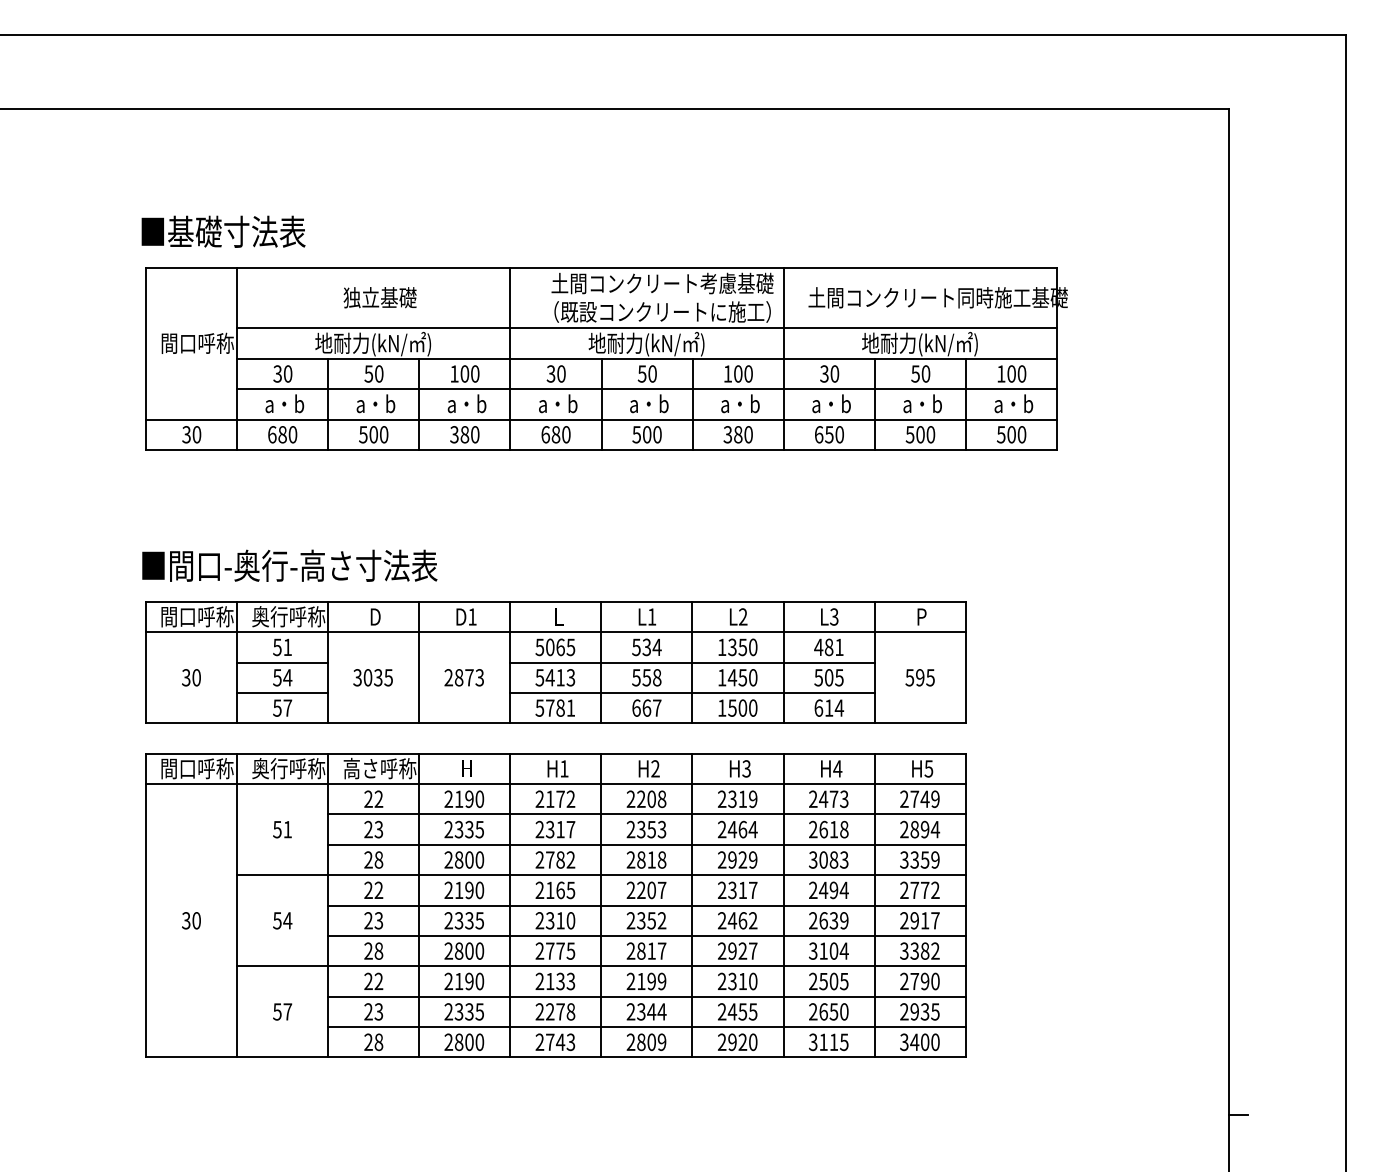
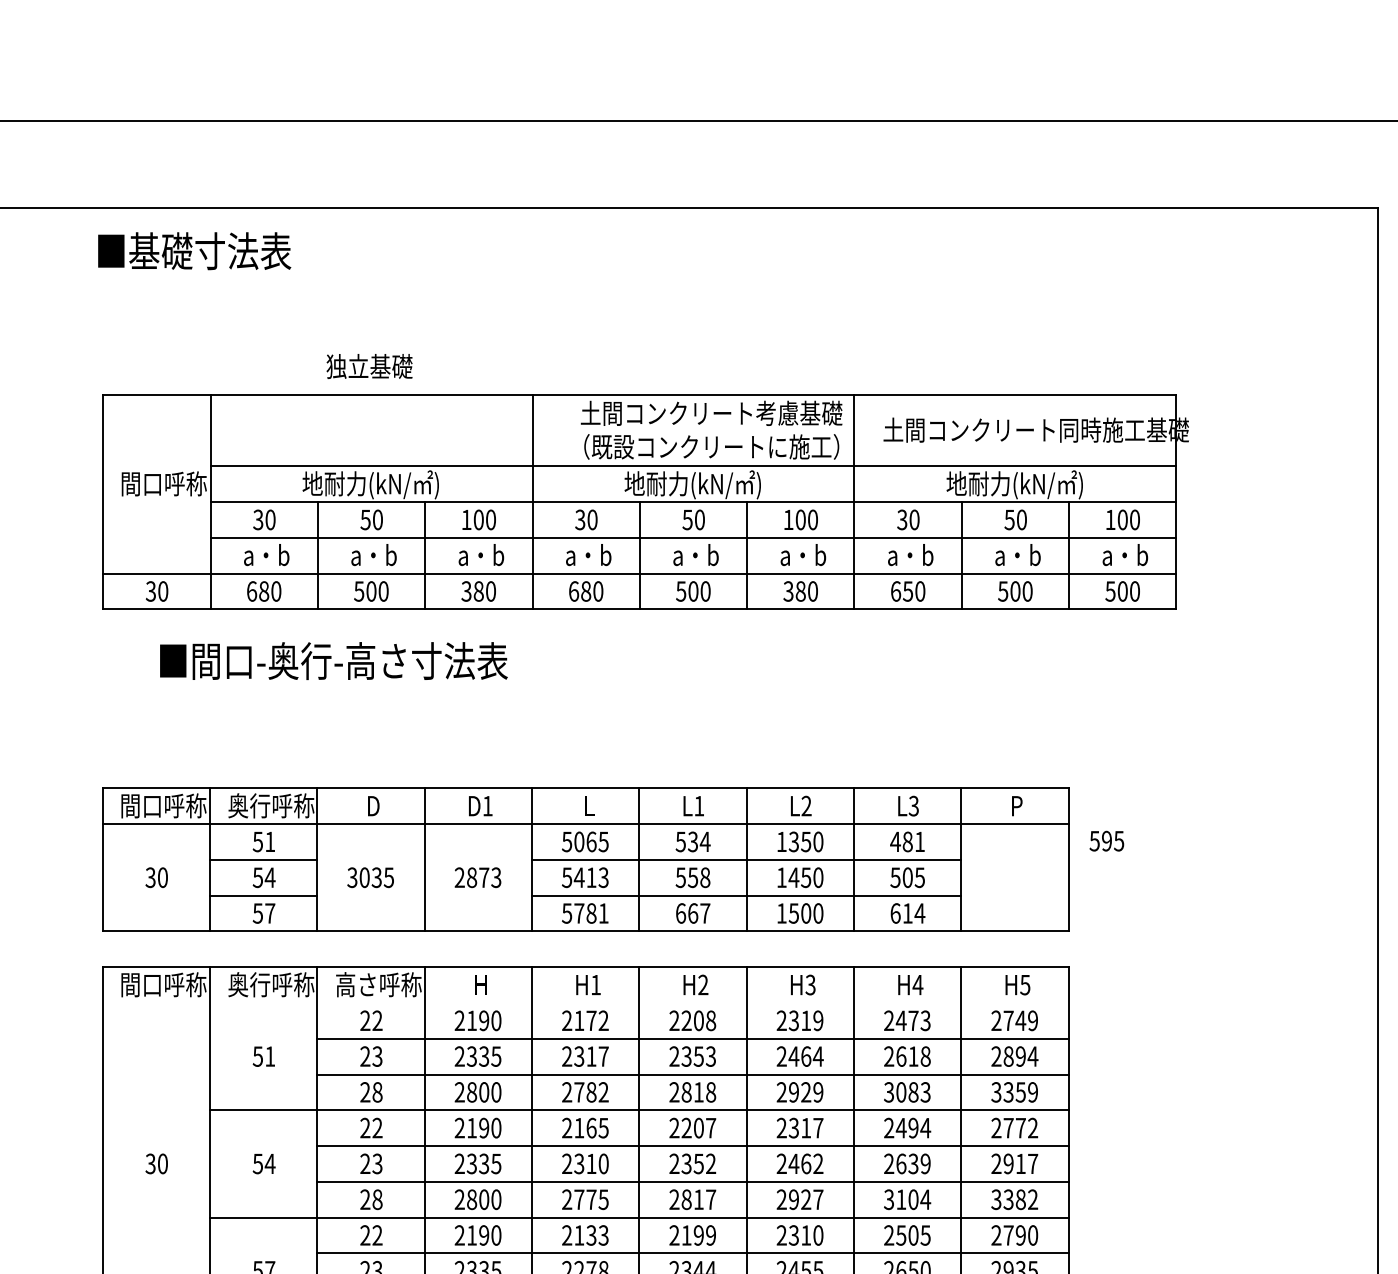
text: (223, 231) -> (194, 250), moved
text: (379, 297) -> (368, 366), moved
text: (289, 565) -> (333, 660), moved
text: (919, 677) -> (1106, 840), moved
line: (555, 784) -> (585, 1003), removed

